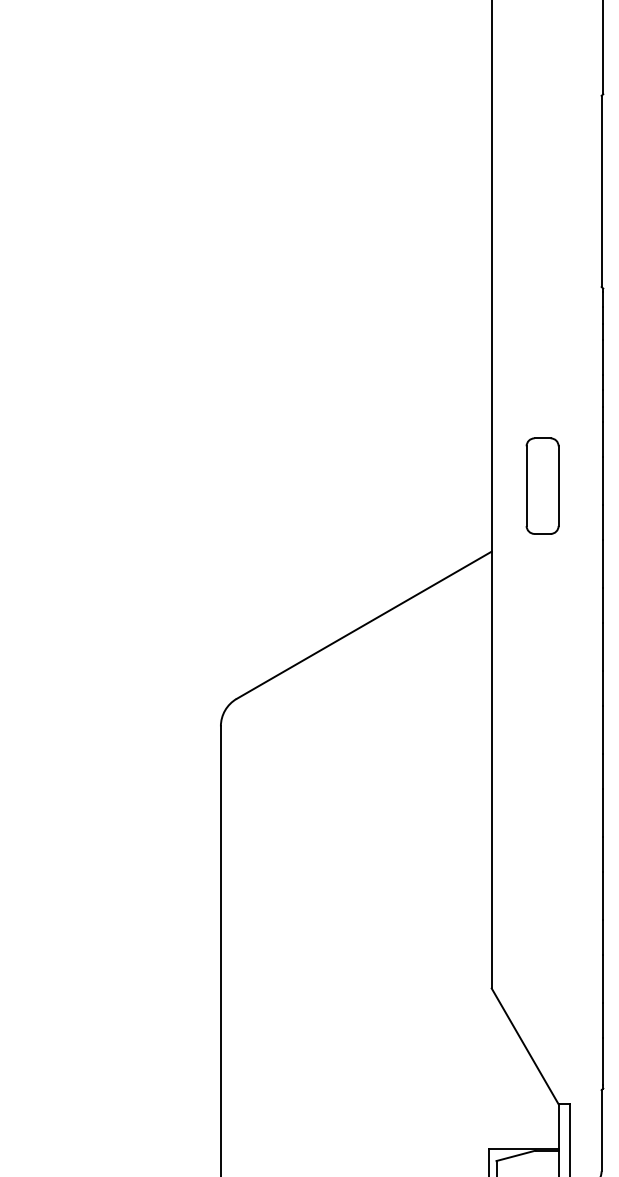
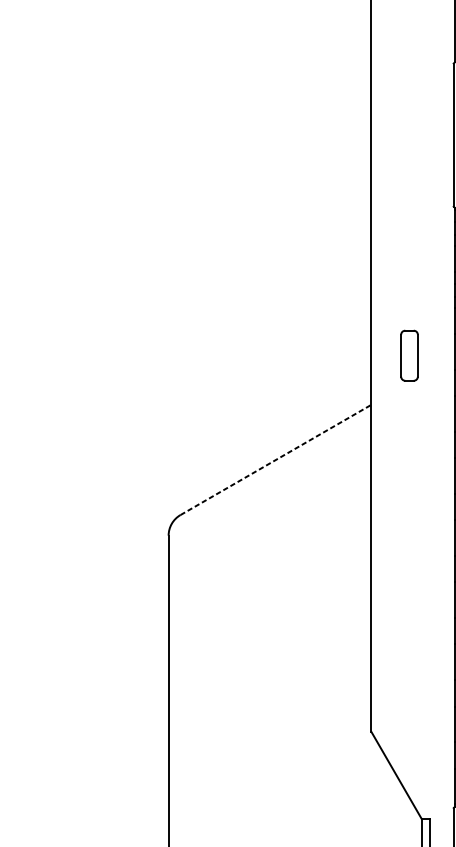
part: (542, 485) -> (409, 355), size x0.7
line: (364, 624) -> (276, 459), solid -> dashed

